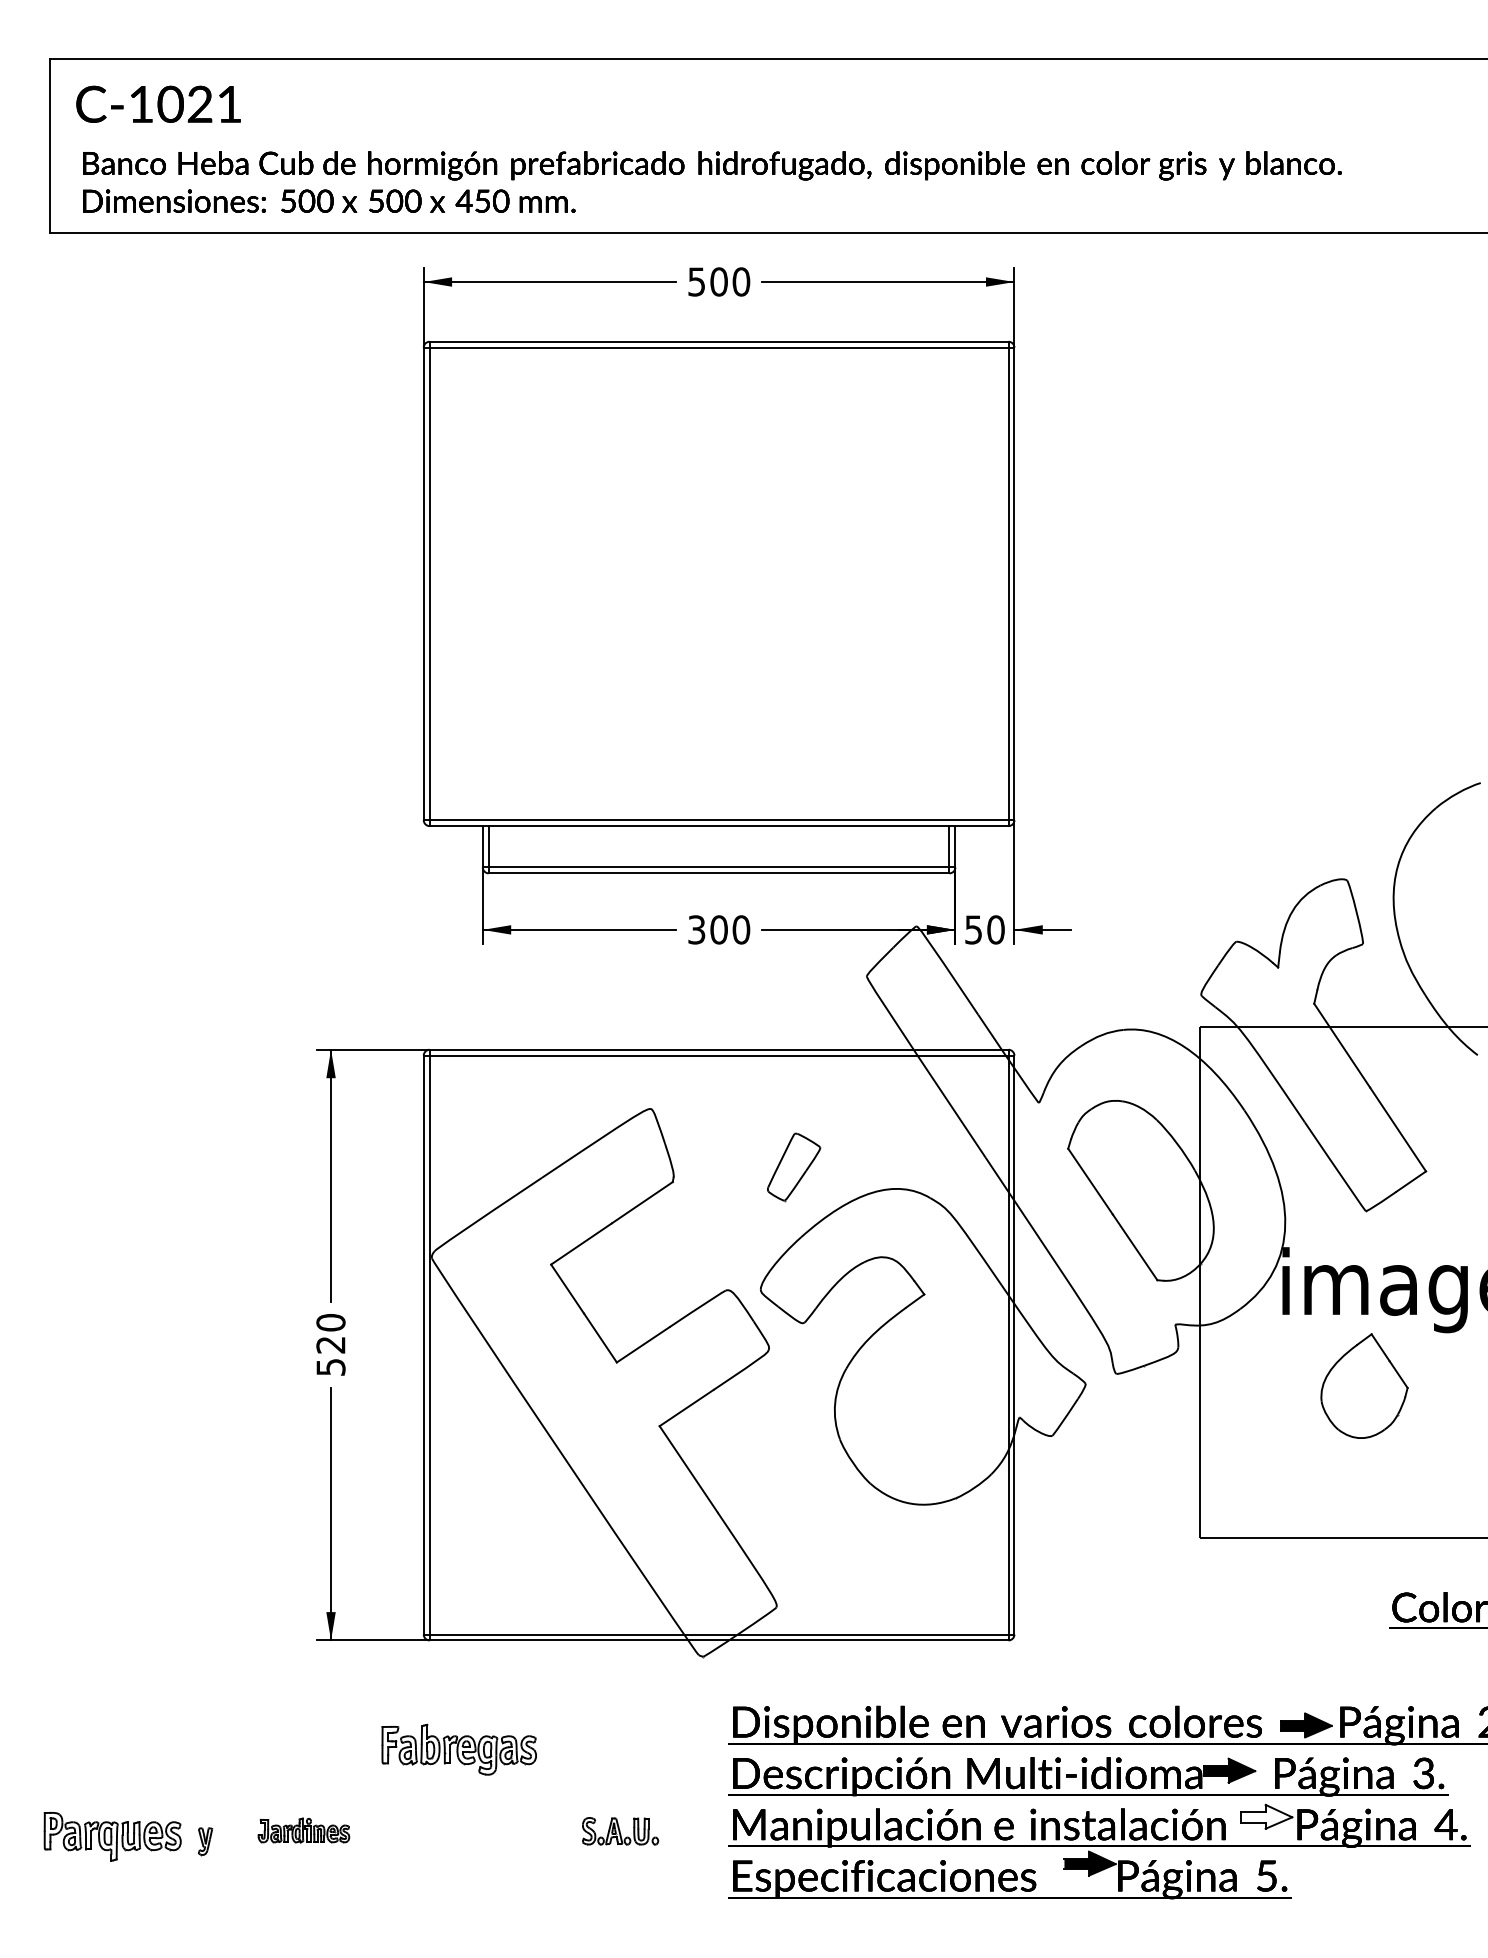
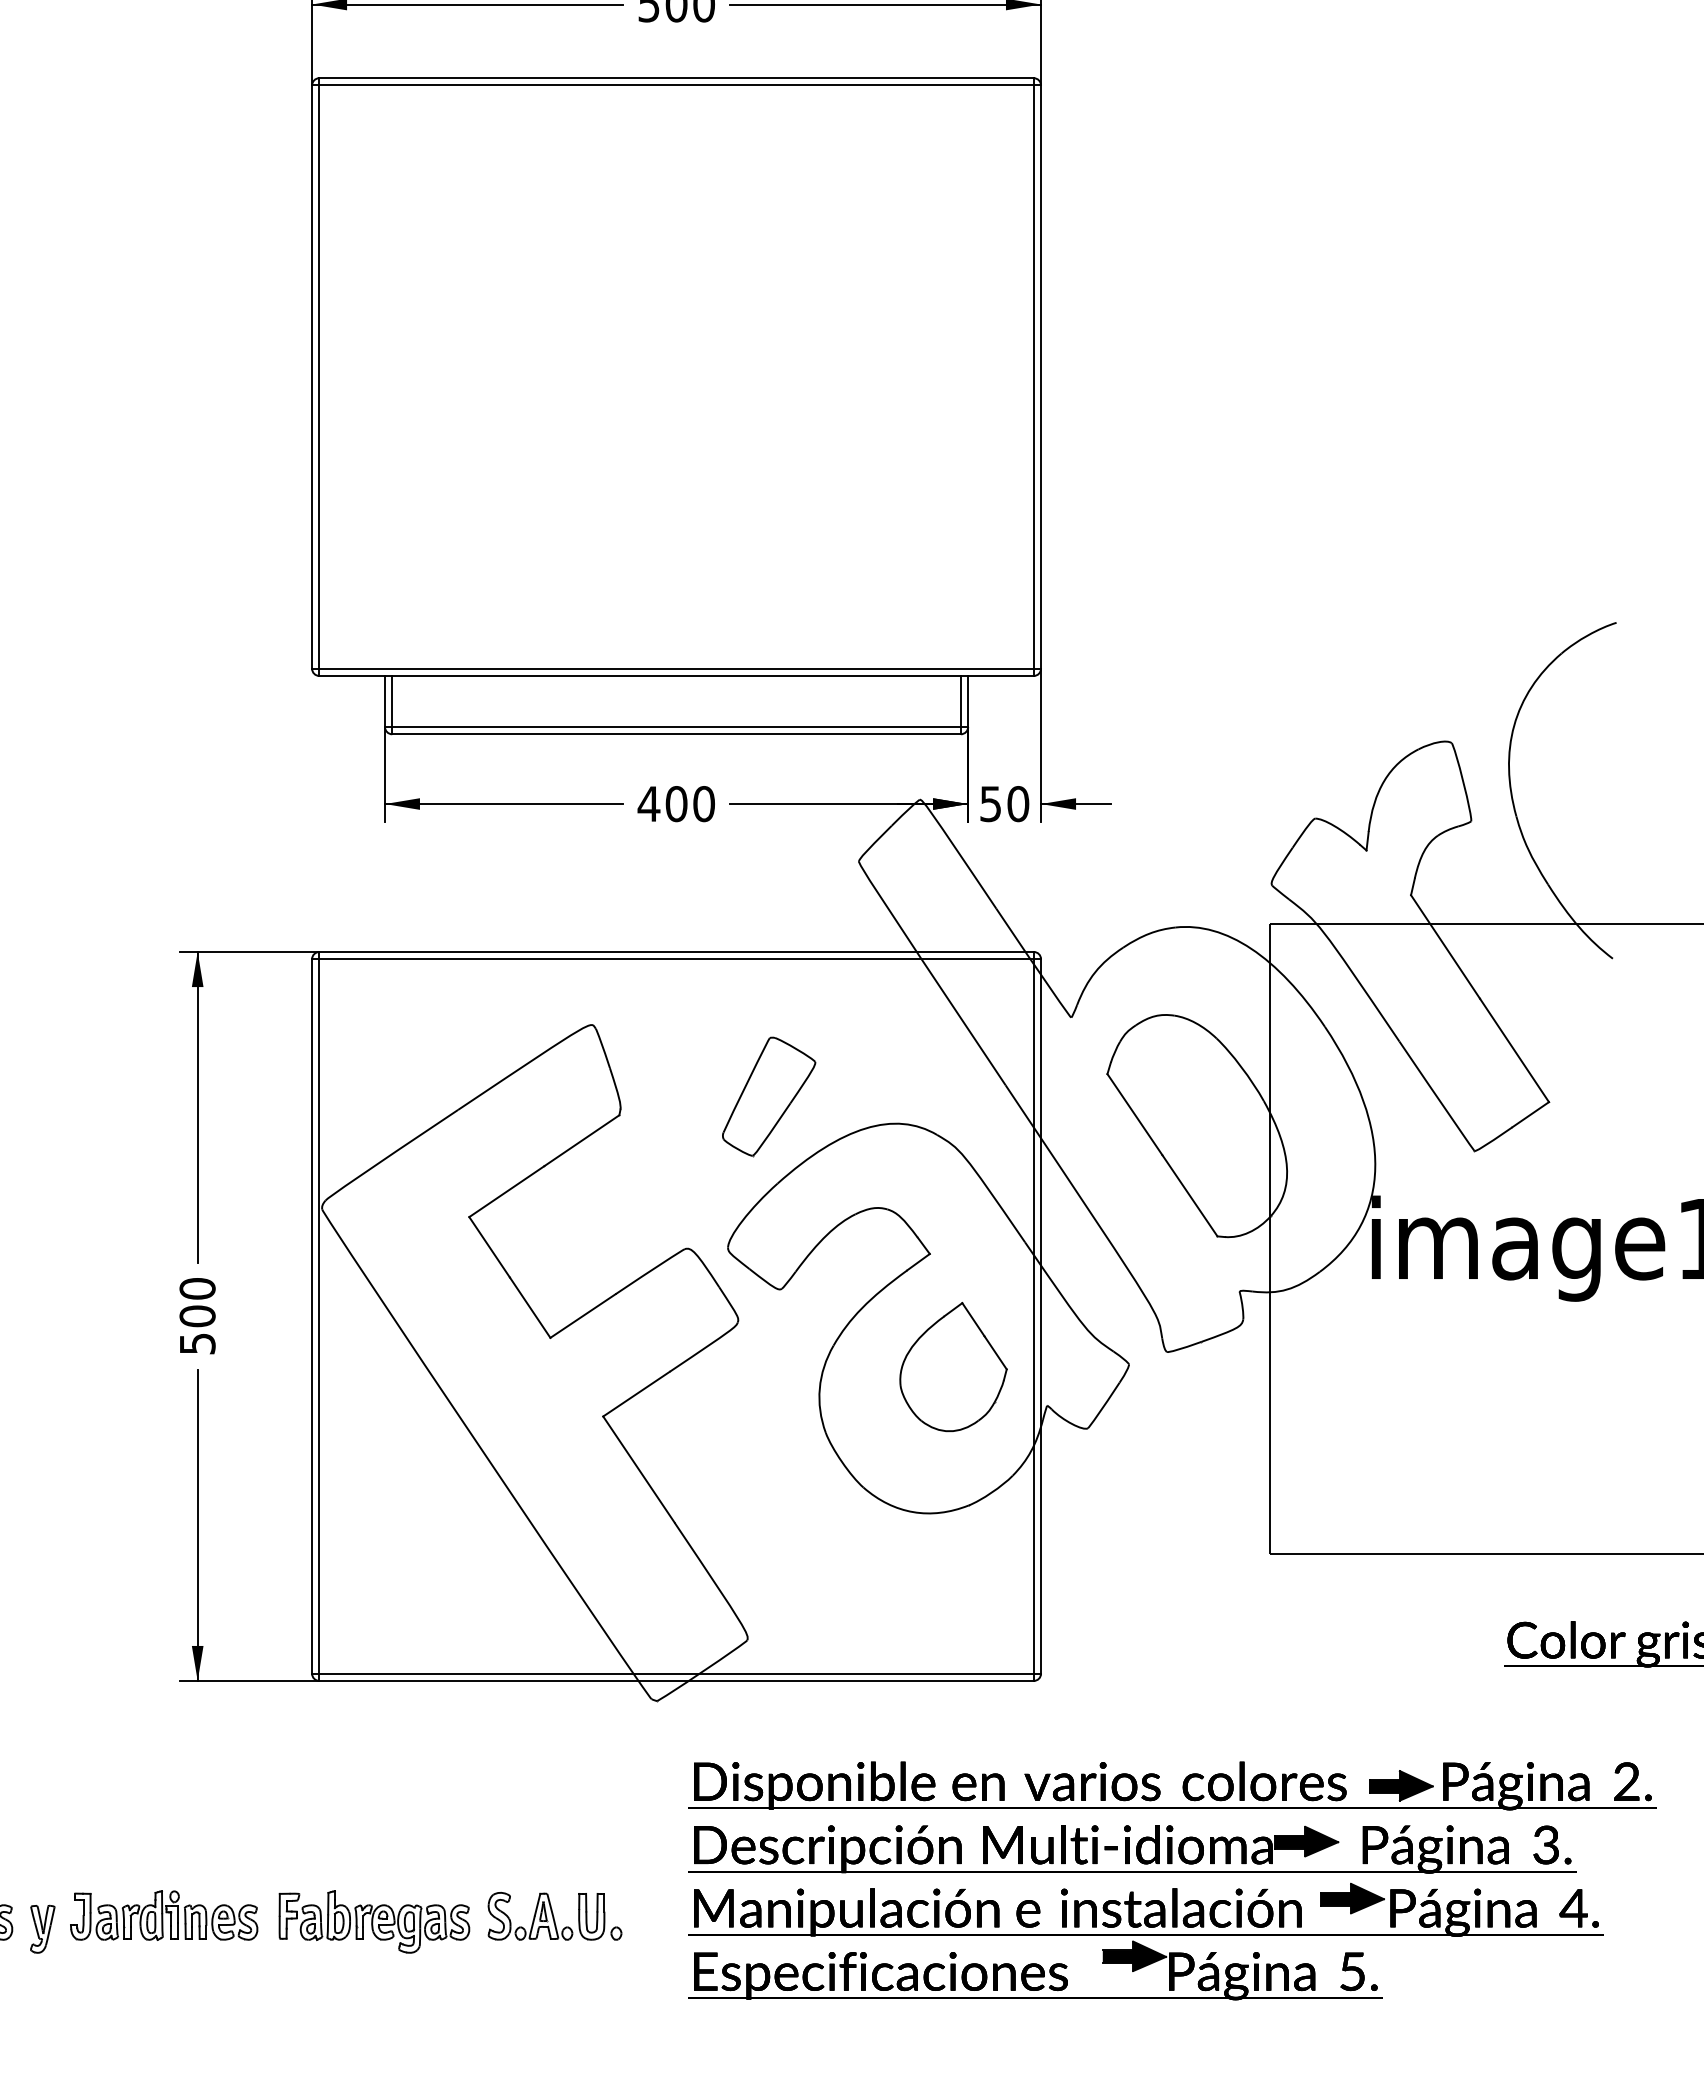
text: (696, 929) -> (648, 803), 300 -> 400
part: (793, 1167) -> (768, 1097), size x1.43
text: (330, 1344) -> (197, 1315), 520 -> 500
part: (1364, 1385) -> (953, 1366), moved
part: (458, 1749) -> (373, 1921), moved
fill: (1266, 1816) -> (1352, 1898), added
part: (303, 1830) -> (163, 1915), size x1.67
part: (620, 1831) -> (554, 1916), size x1.43
part: (205, 1841) -> (42, 1929), size x1.43

